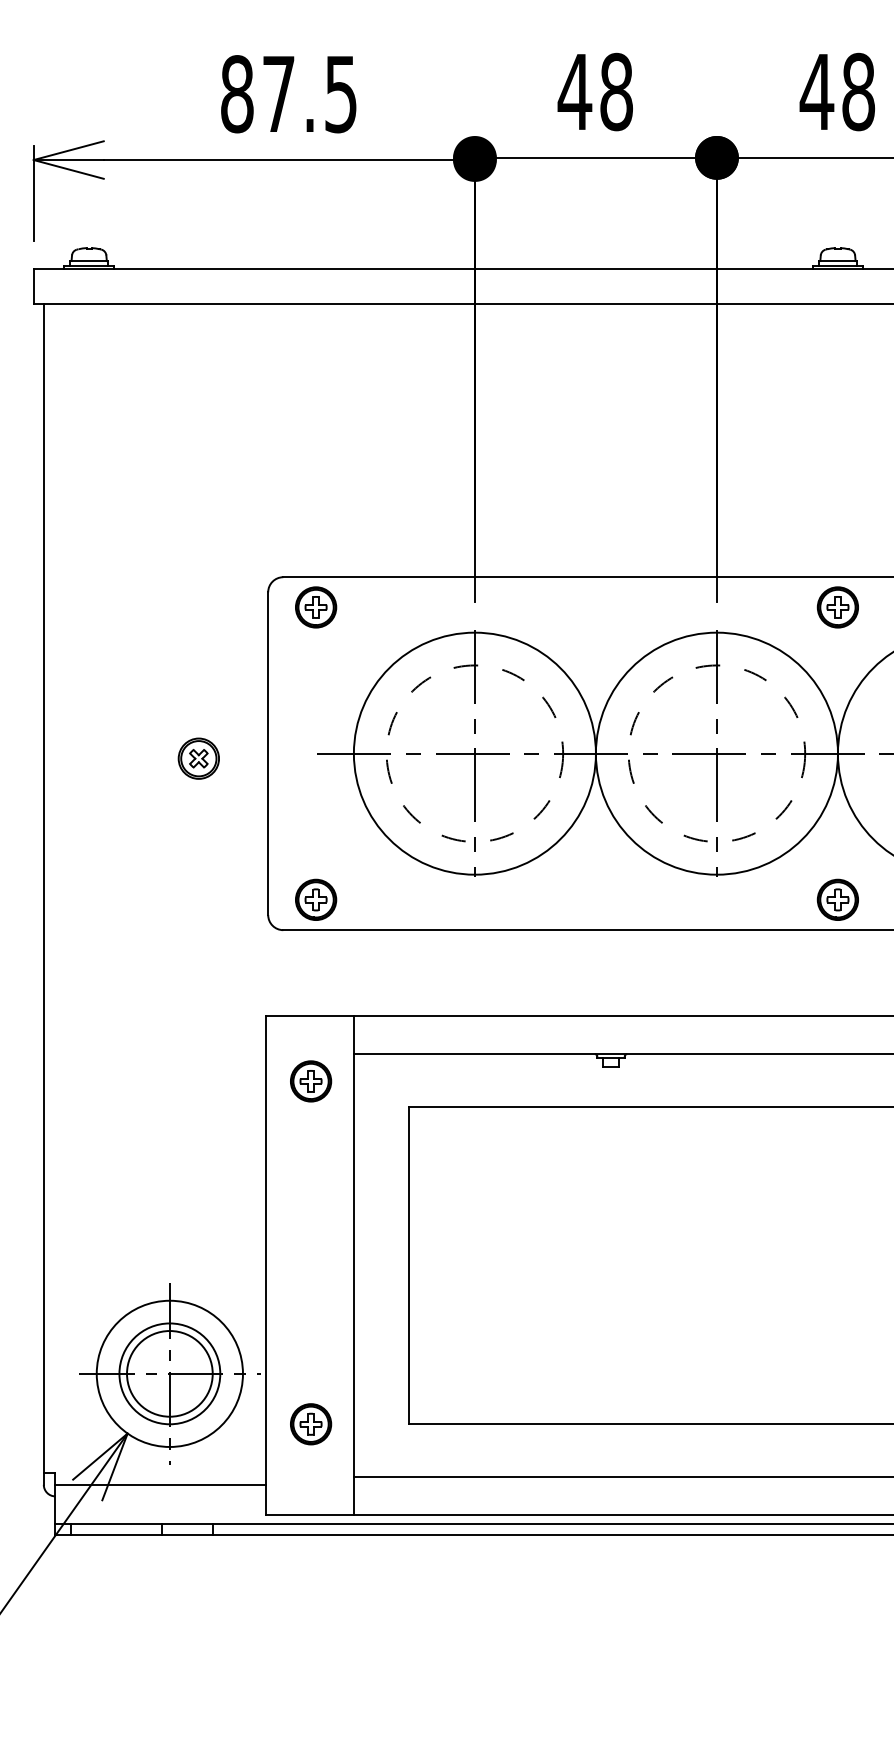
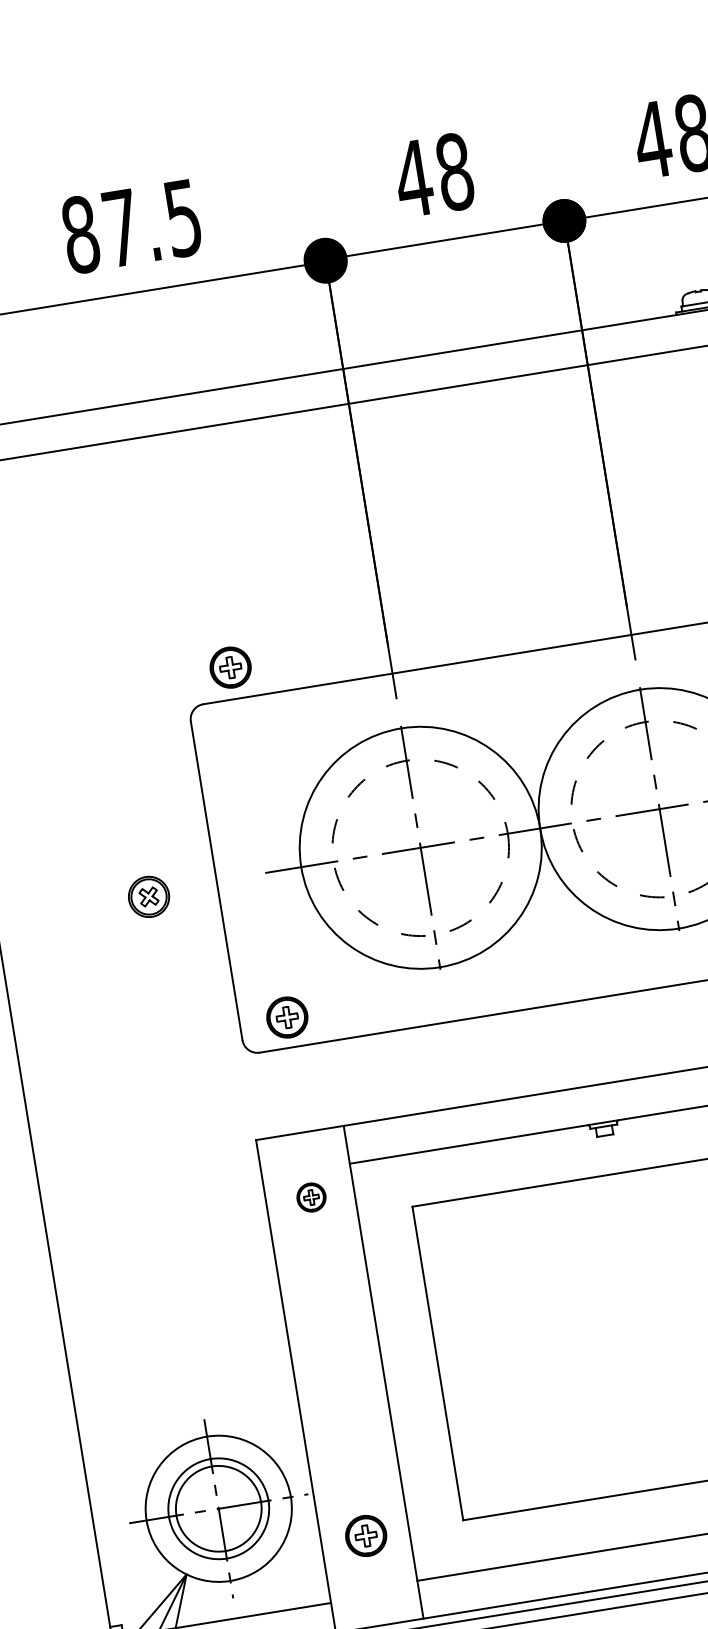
part: (316, 607) -> (231, 667), moved
part: (311, 1081) -> (311, 1197), size x0.7

